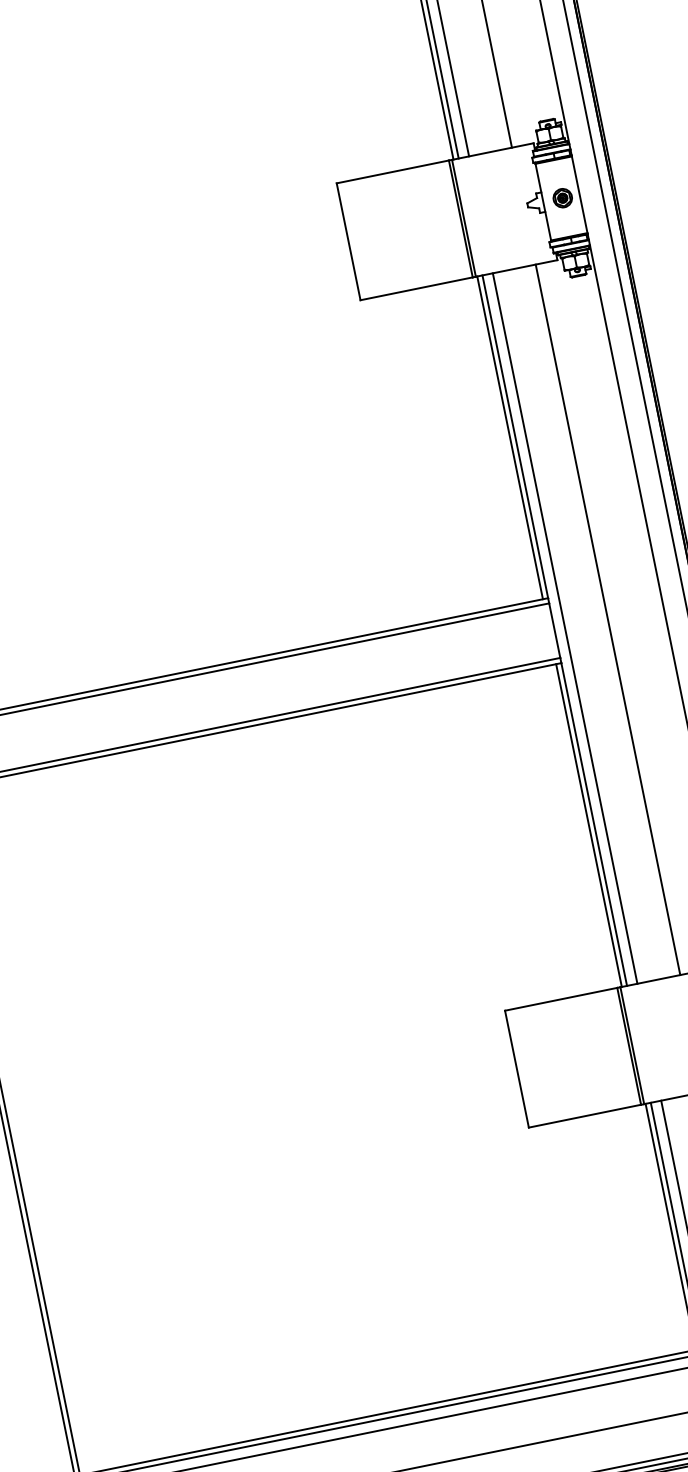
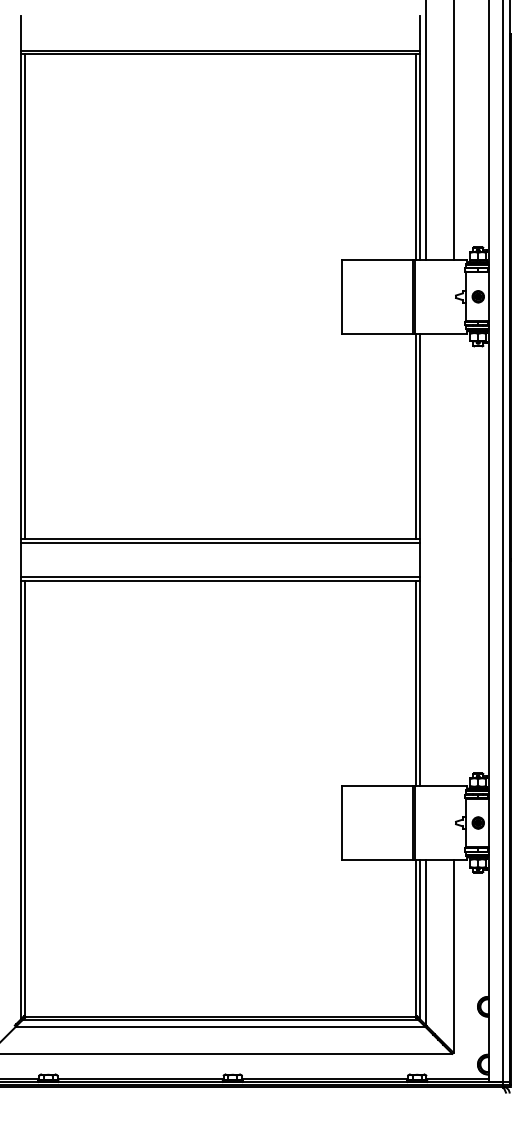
line: (607, 619) -> (453, 559), removed
line: (565, 627) -> (426, 559), removed

